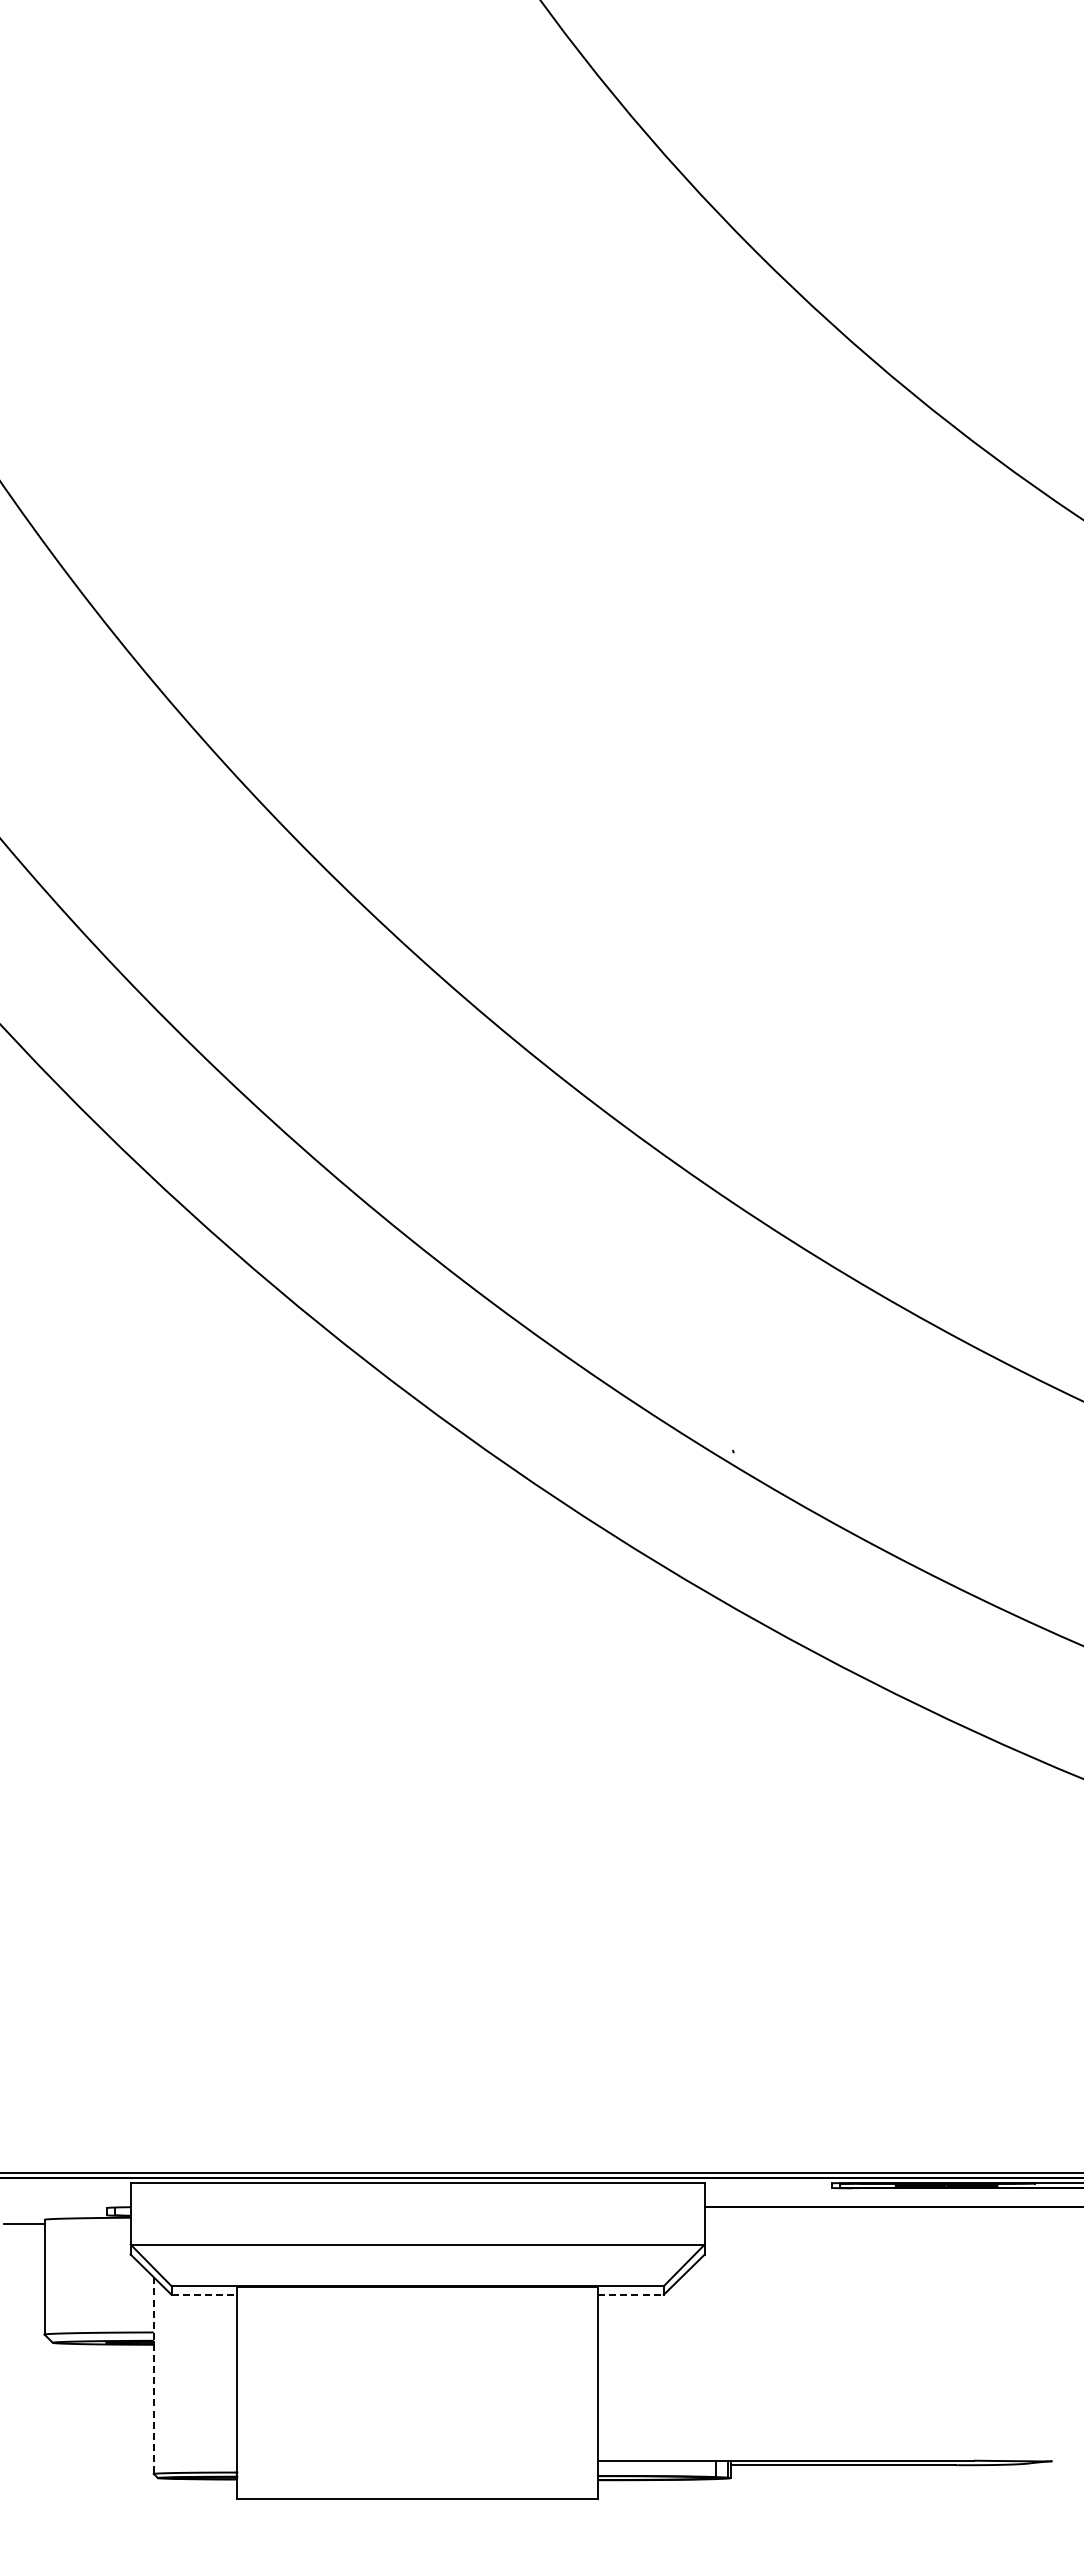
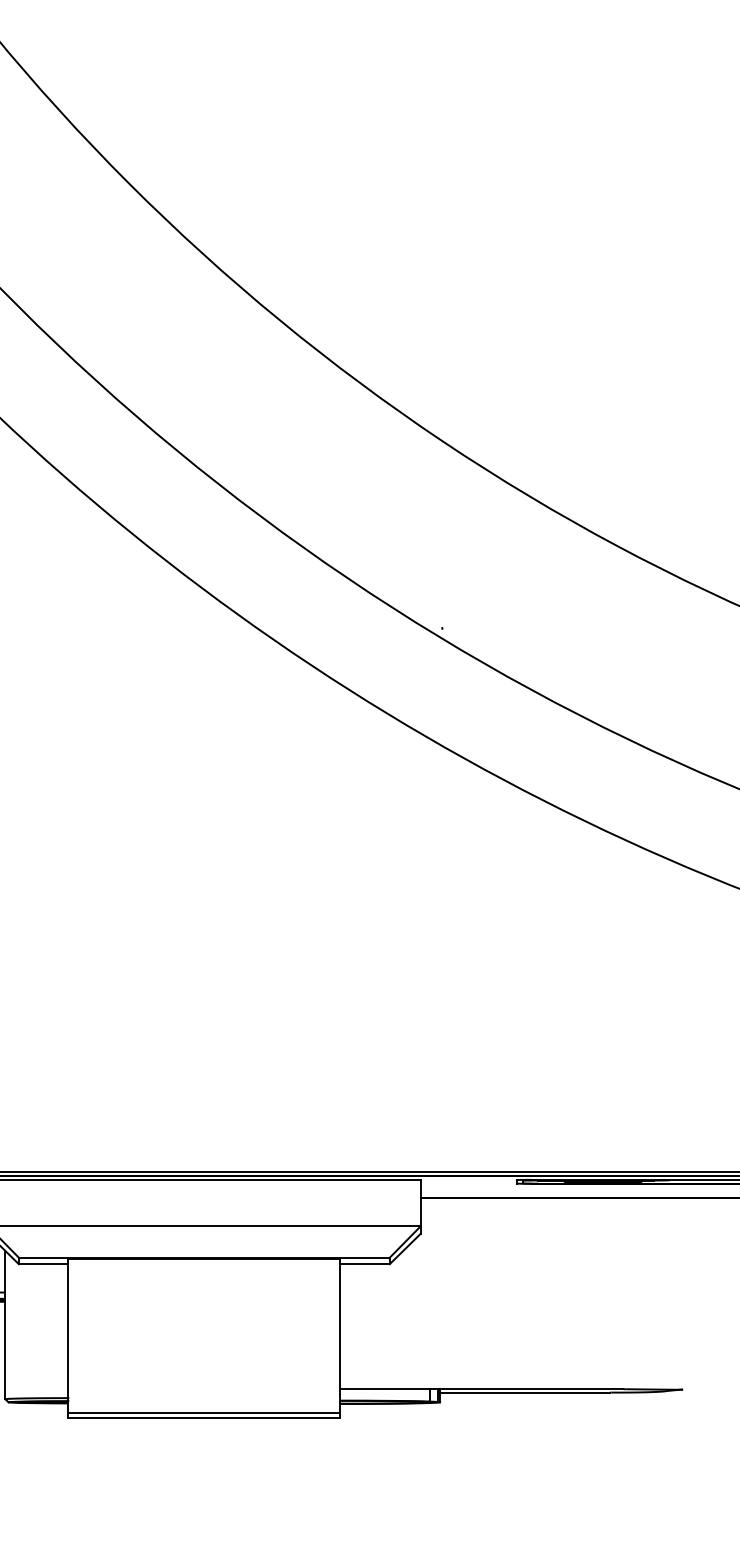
line: (204, 2294) -> (43, 1263), dashed -> solid
line: (630, 2294) -> (364, 1263), dashed -> solid
line: (153, 2376) -> (5, 1325), dashed -> solid
line: (417, 2492) -> (204, 1413), added

